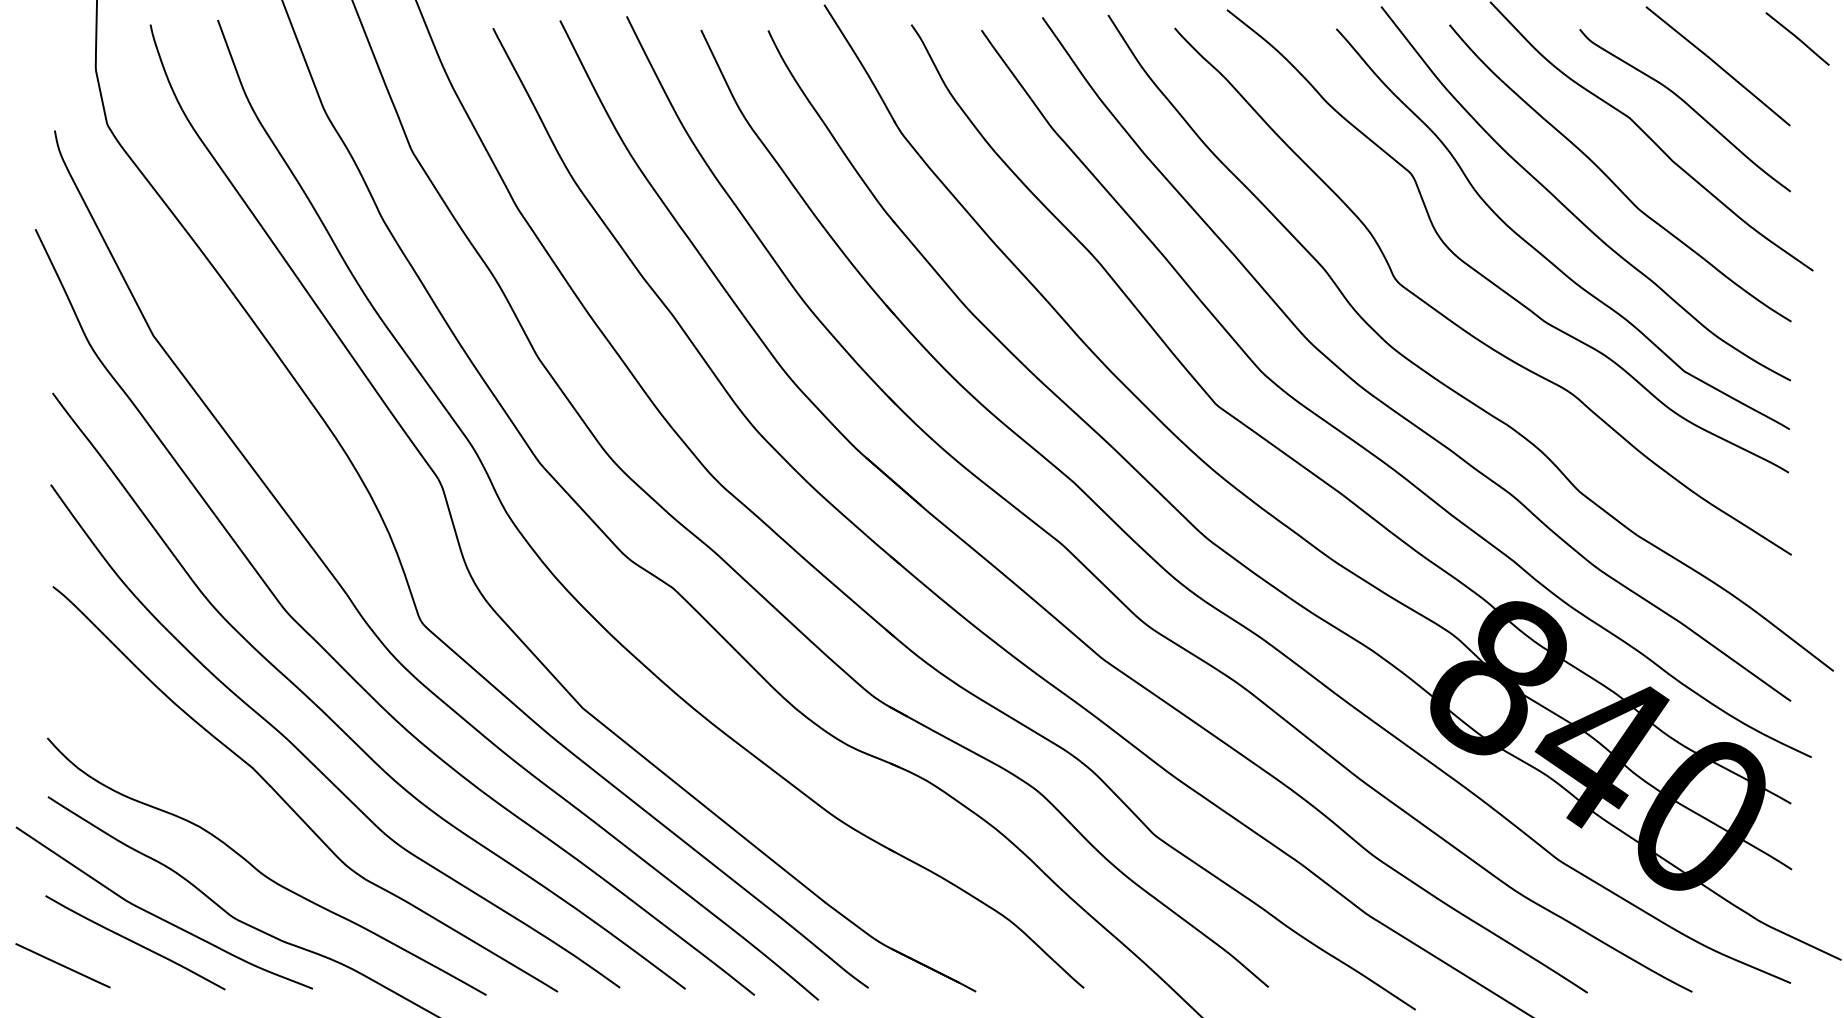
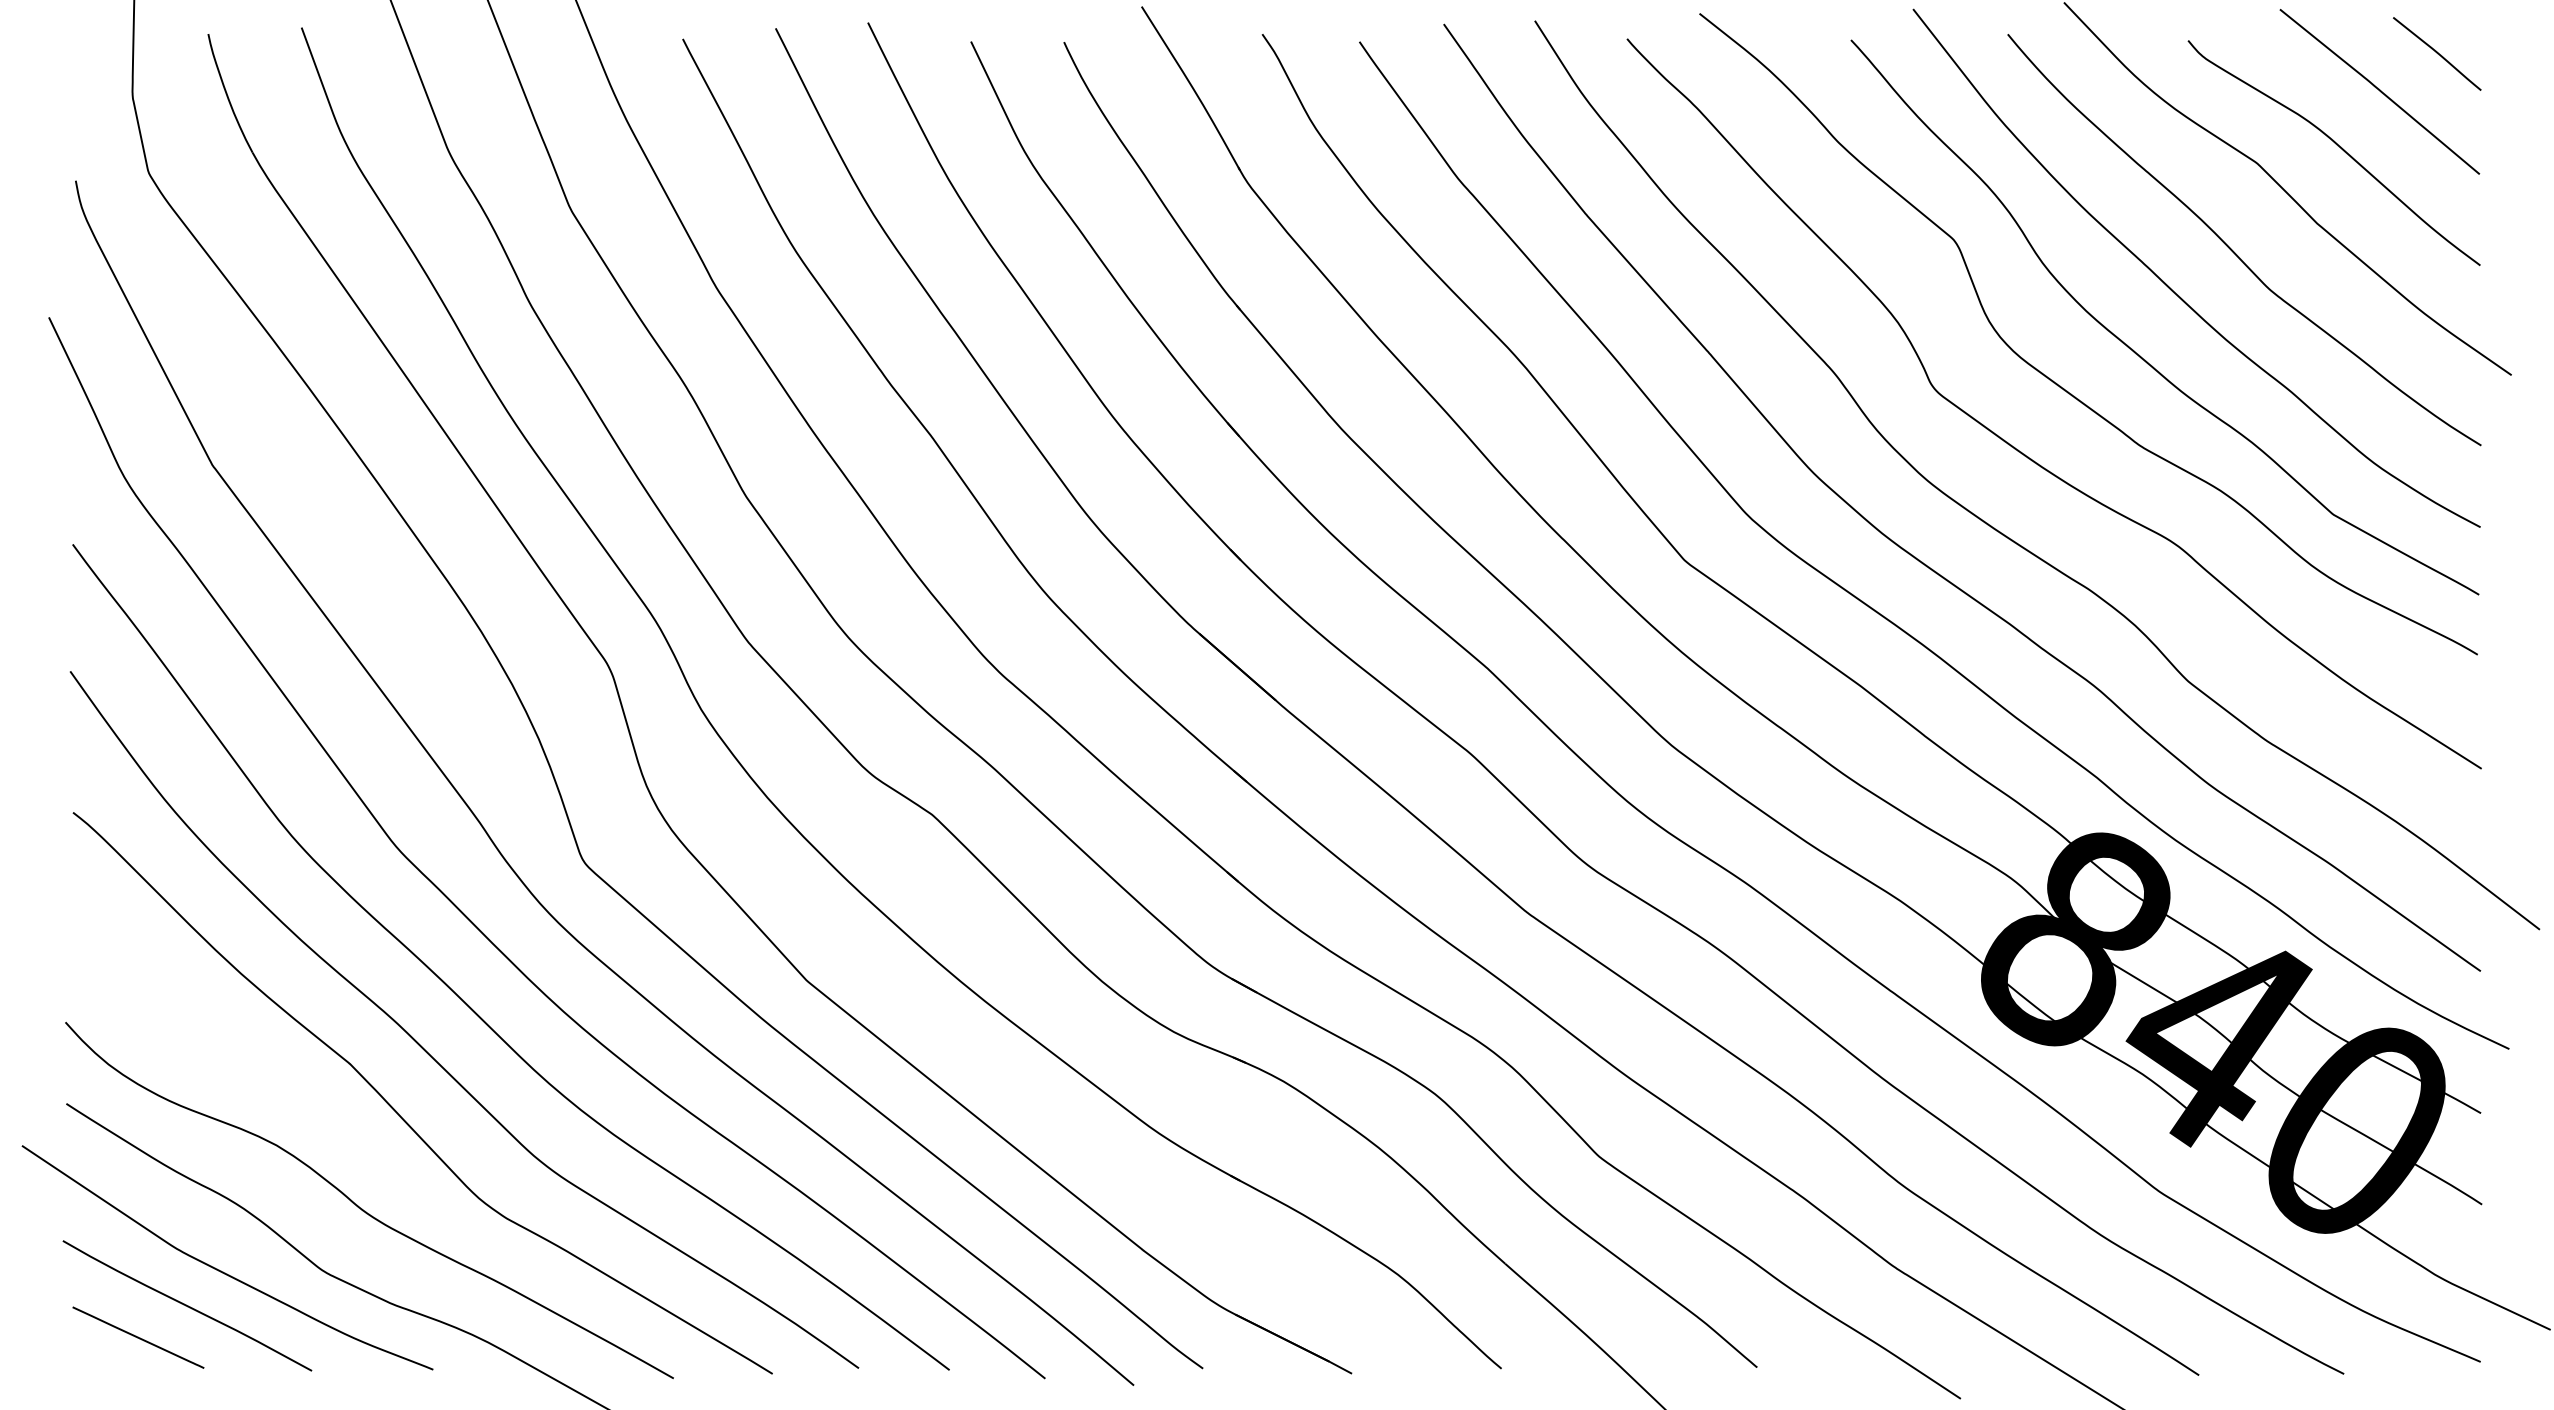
line: (1797, 38) -> (2437, 53), moved
line: (62, 965) -> (137, 1337), moved

